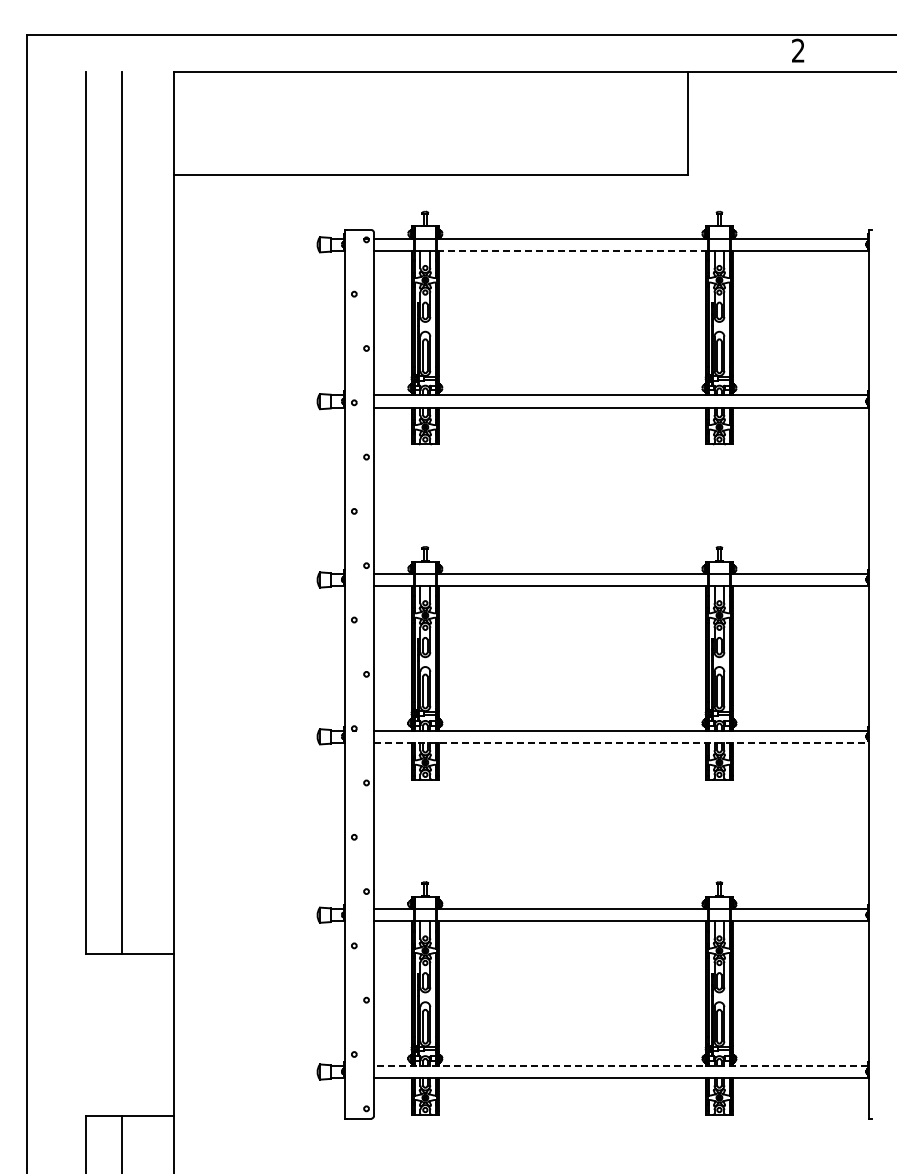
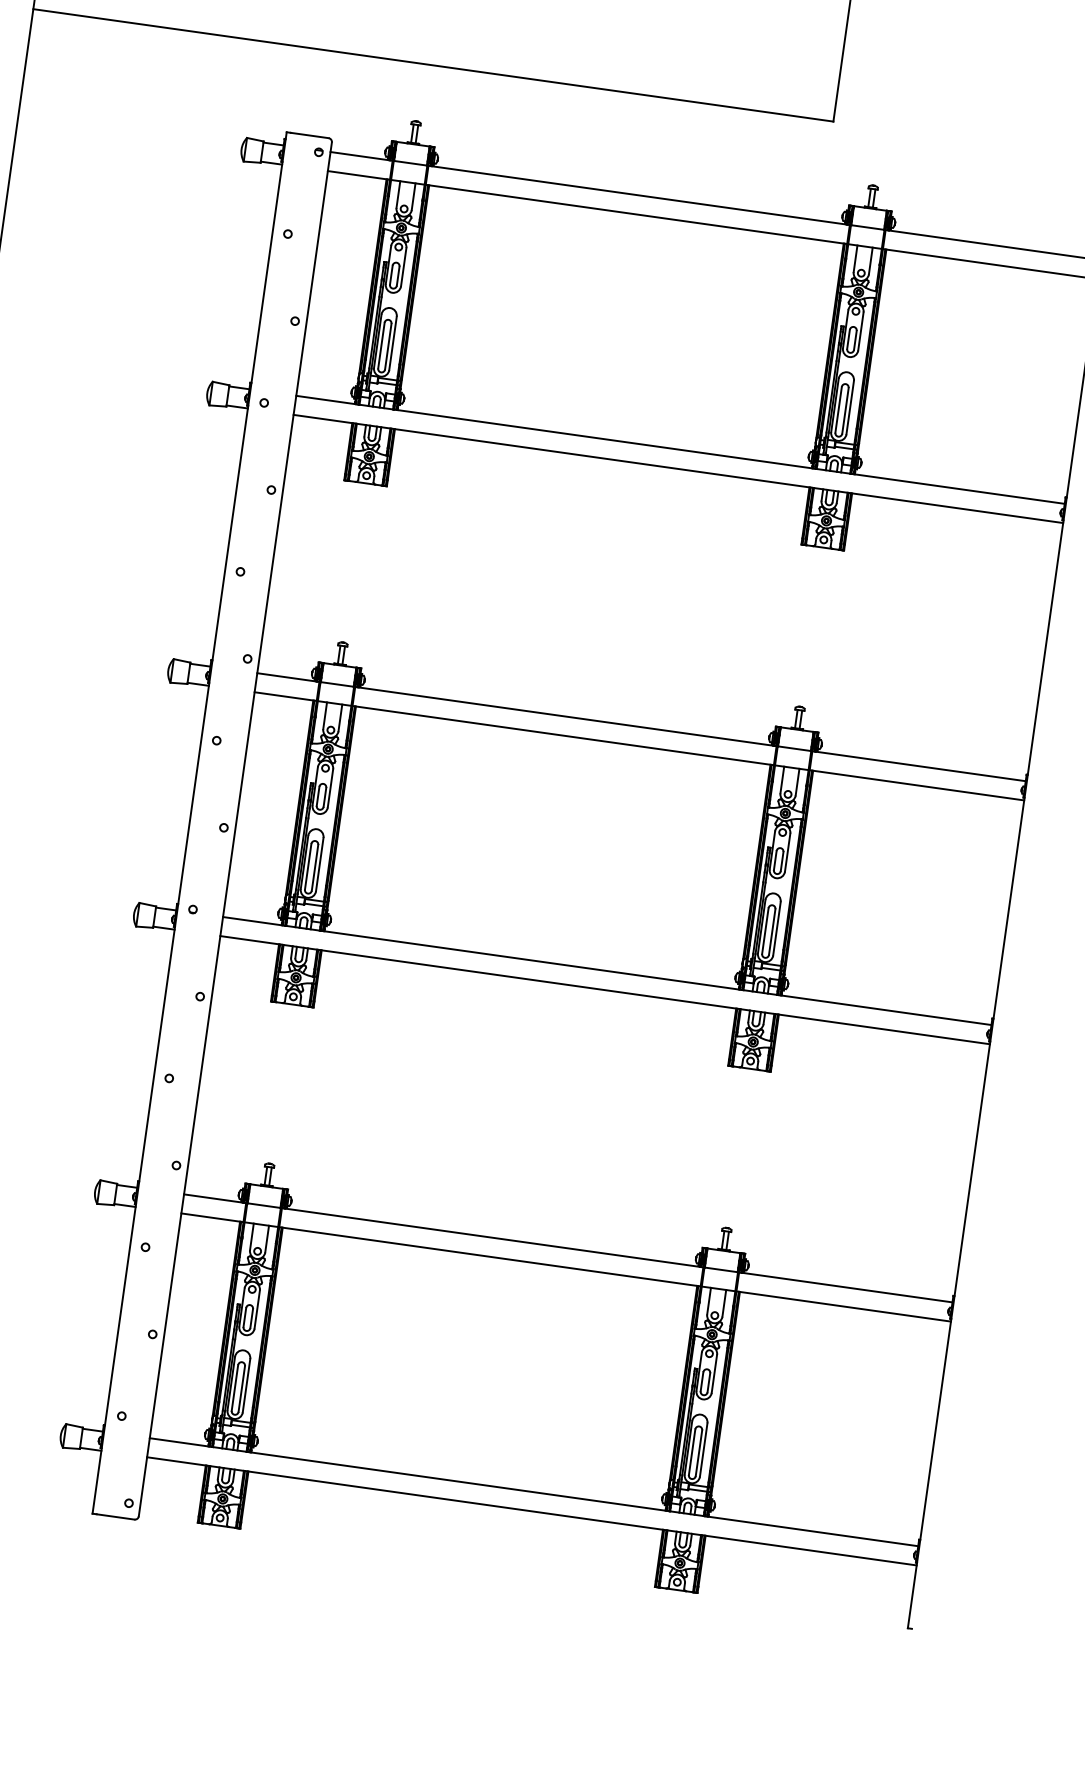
line: (572, 250) -> (636, 213), dashed -> solid
line: (621, 742) -> (605, 989), dashed -> solid
line: (620, 1065) -> (533, 1491), dashed -> solid

